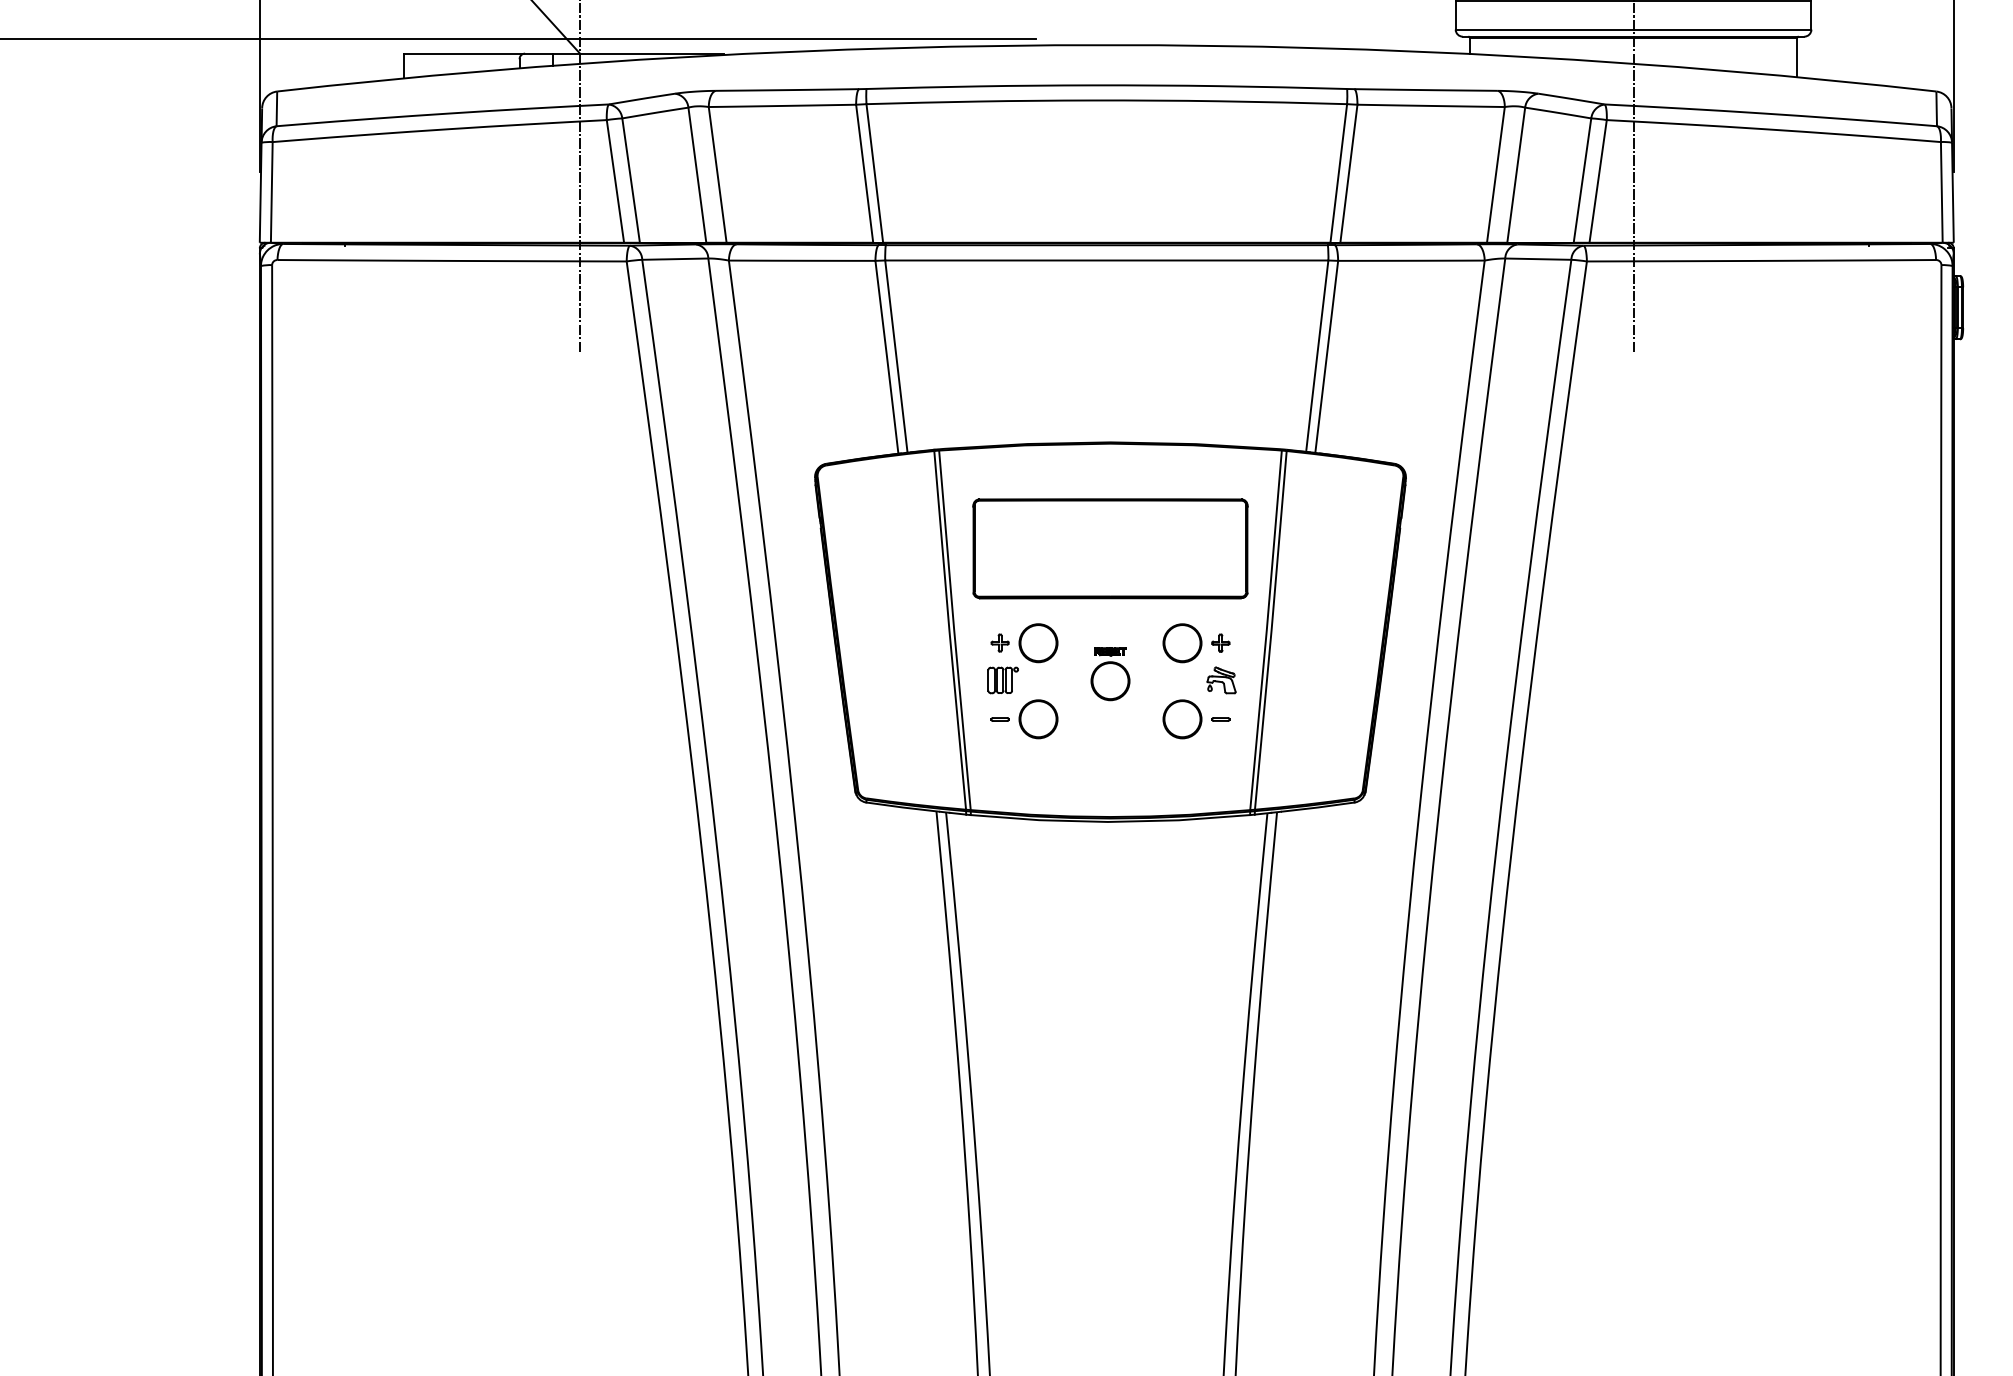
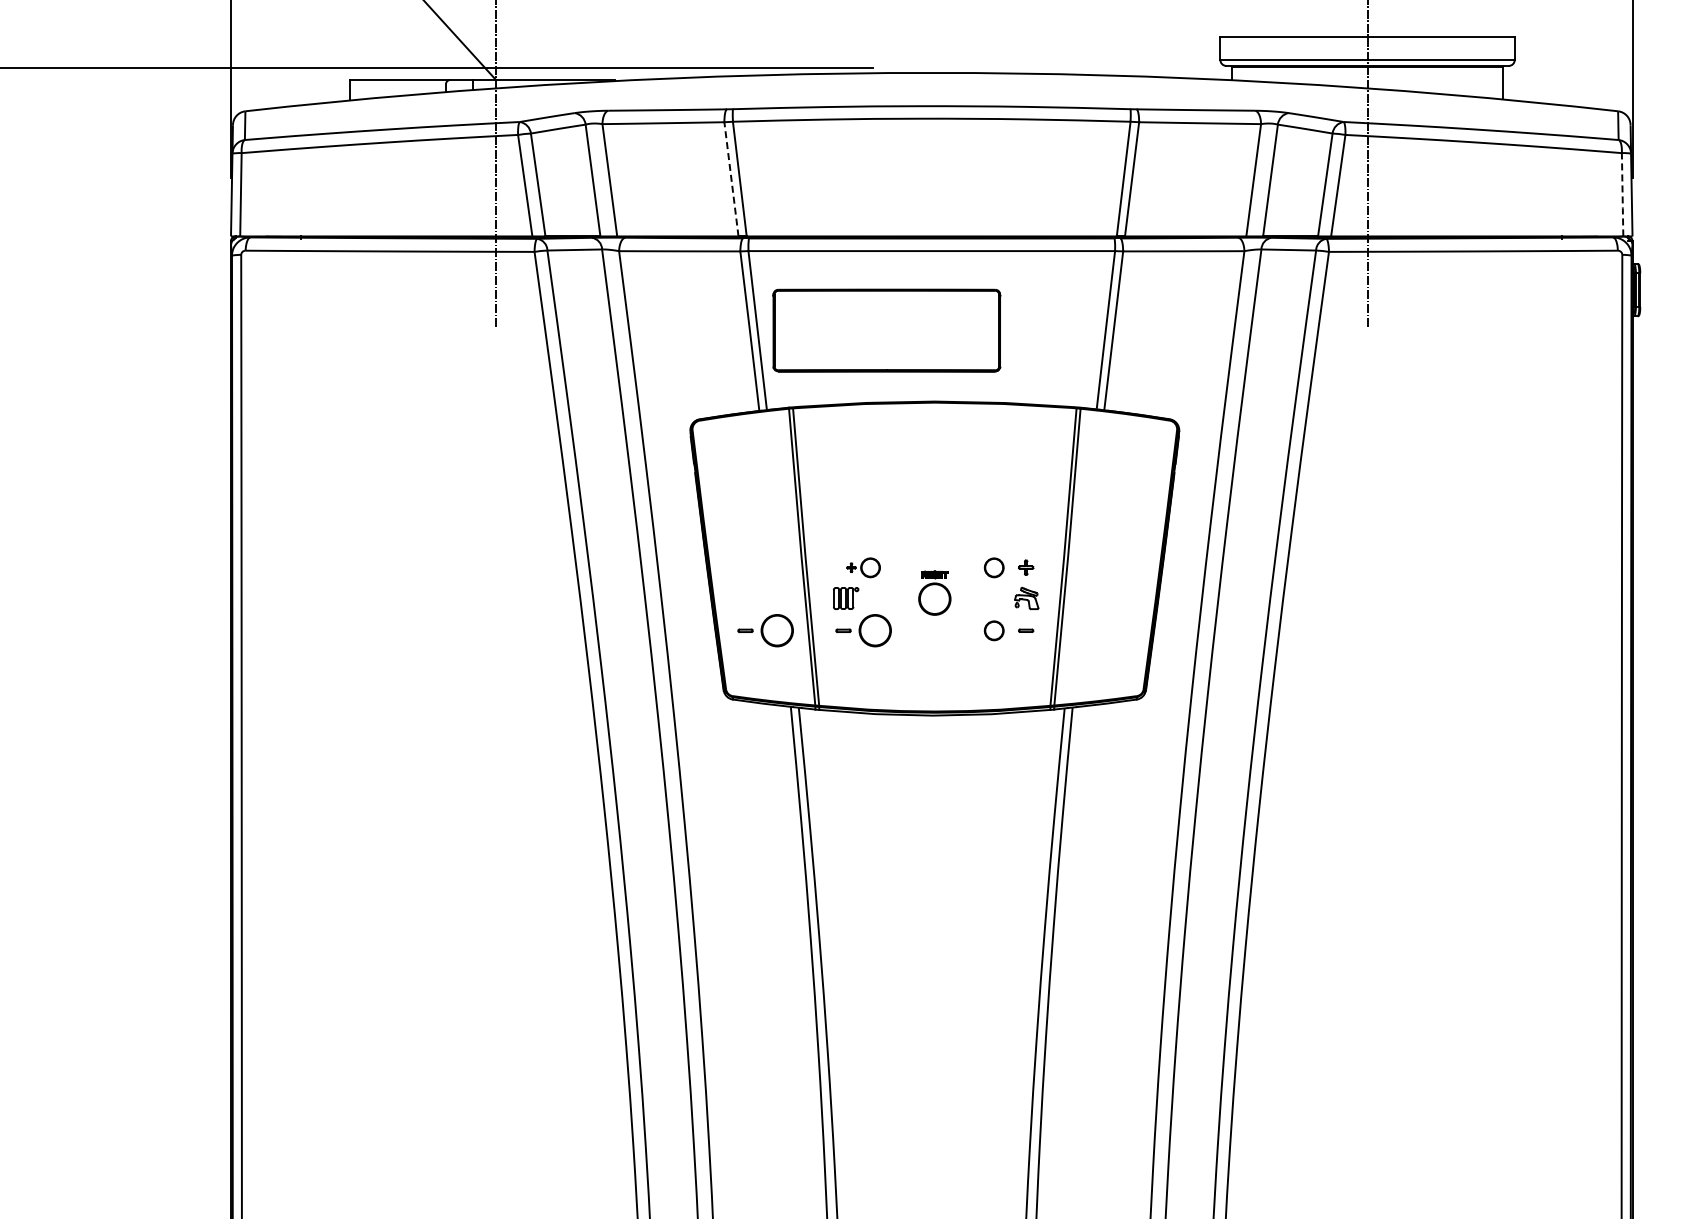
line: (864, 173) -> (731, 179), solid -> dashed
line: (1941, 193) -> (1622, 195), solid -> dashed
part: (1110, 548) -> (886, 330), moved
part: (1024, 642) -> (863, 567), size x0.6
circle: (1181, 642) -> (993, 567), size x0.6
part: (905, 719) -> (765, 630), added
circle: (1181, 719) -> (993, 630), size x0.6

